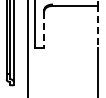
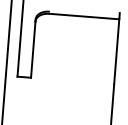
line: (98, 27) -> (116, 52), dashed -> solid
line: (44, 30) -> (33, 50), dashed -> solid

